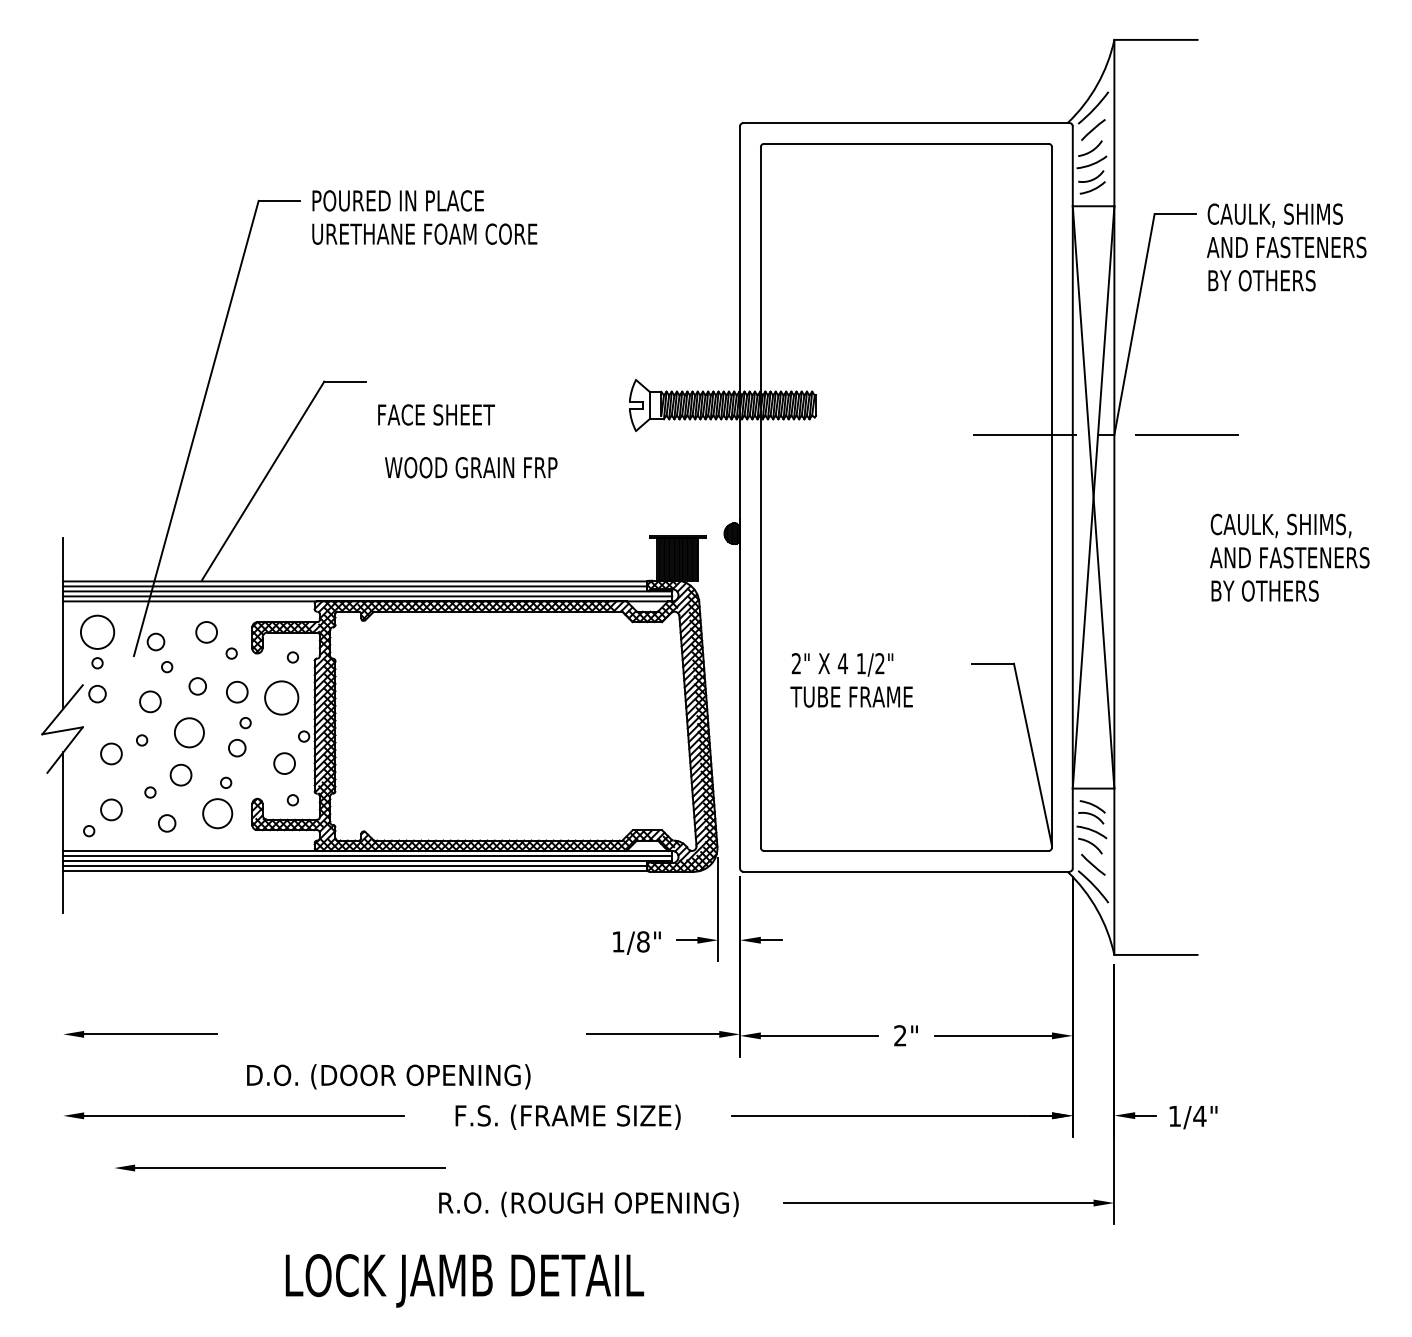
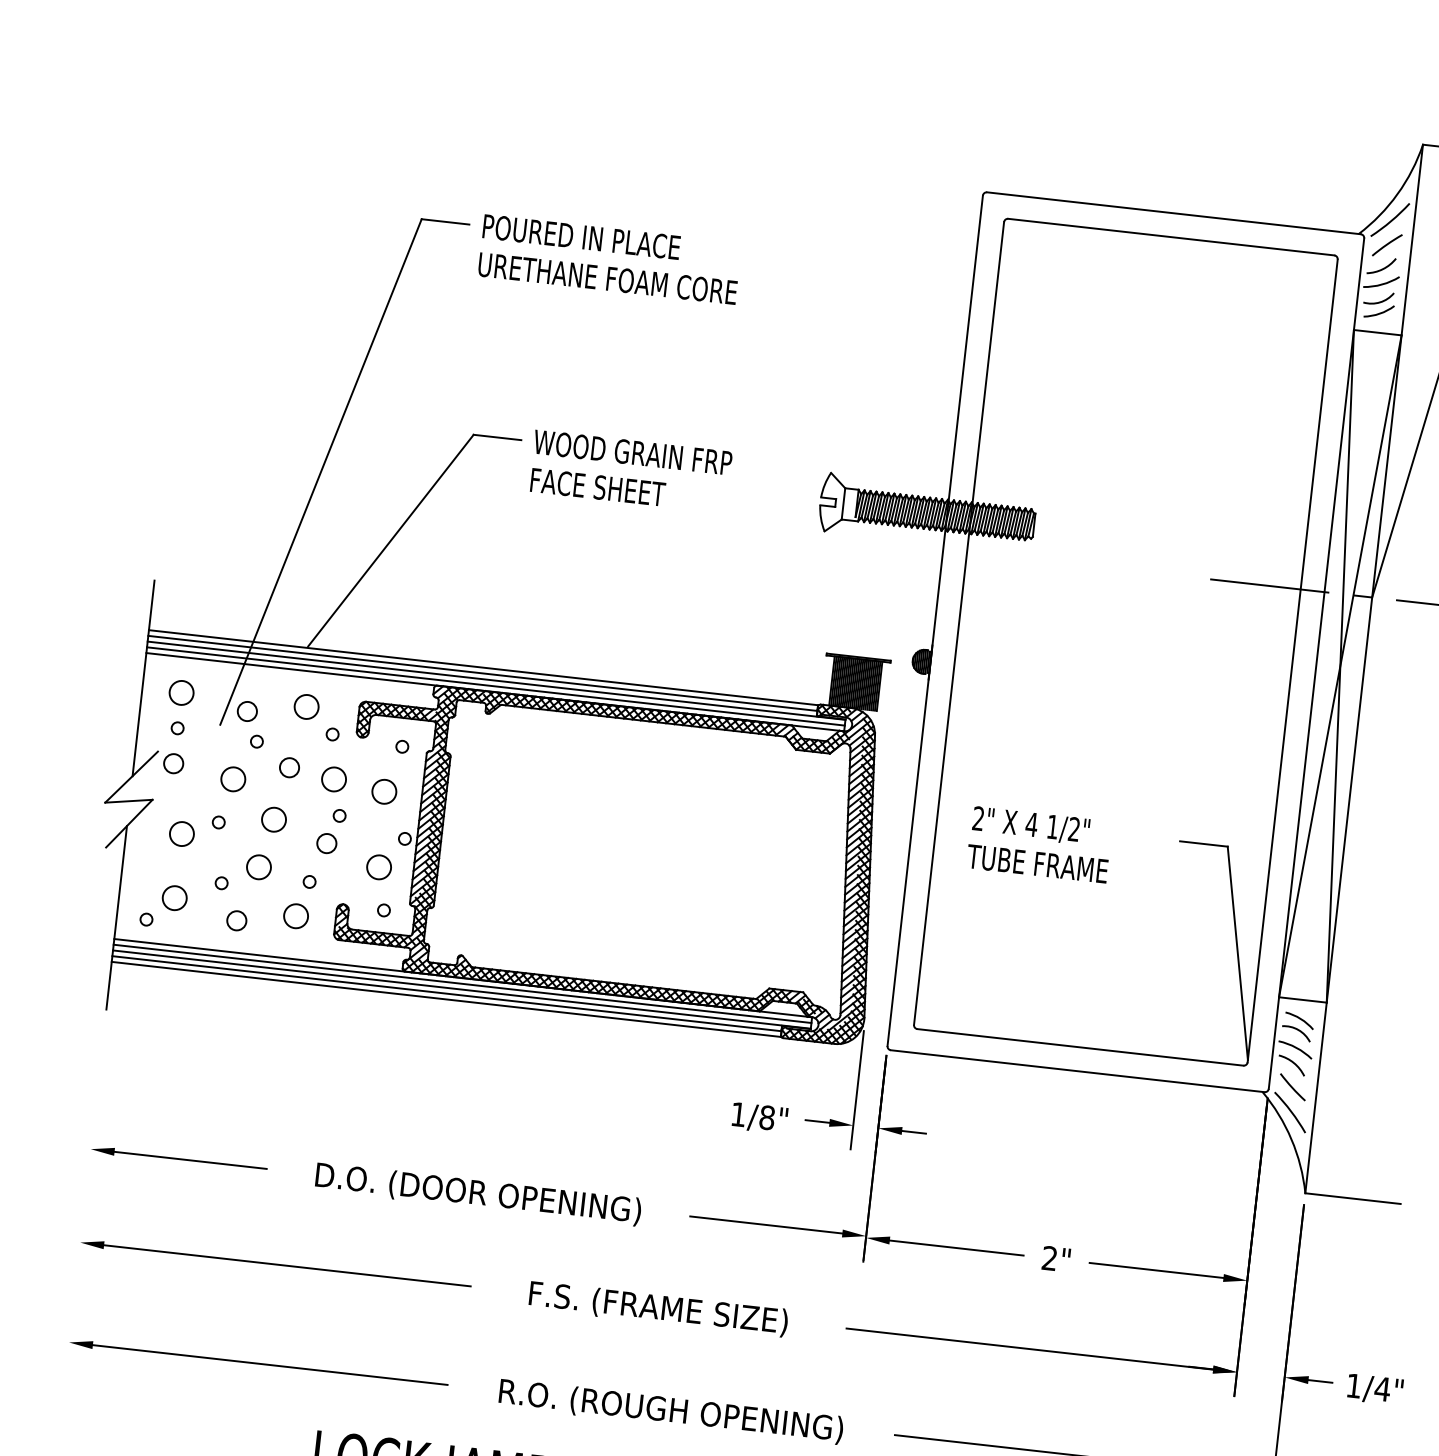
text: (471, 467) -> (633, 452), moved
circle: (97, 632) -> (181, 693), size x0.62
circle: (281, 697) -> (384, 791), size x0.62
circle: (189, 732) -> (274, 819), size x0.71
circle: (217, 813) -> (295, 915), size x0.71
text: (388, 1076) -> (478, 1193), moved
part: (280, 1167) -> (259, 1363), moved

